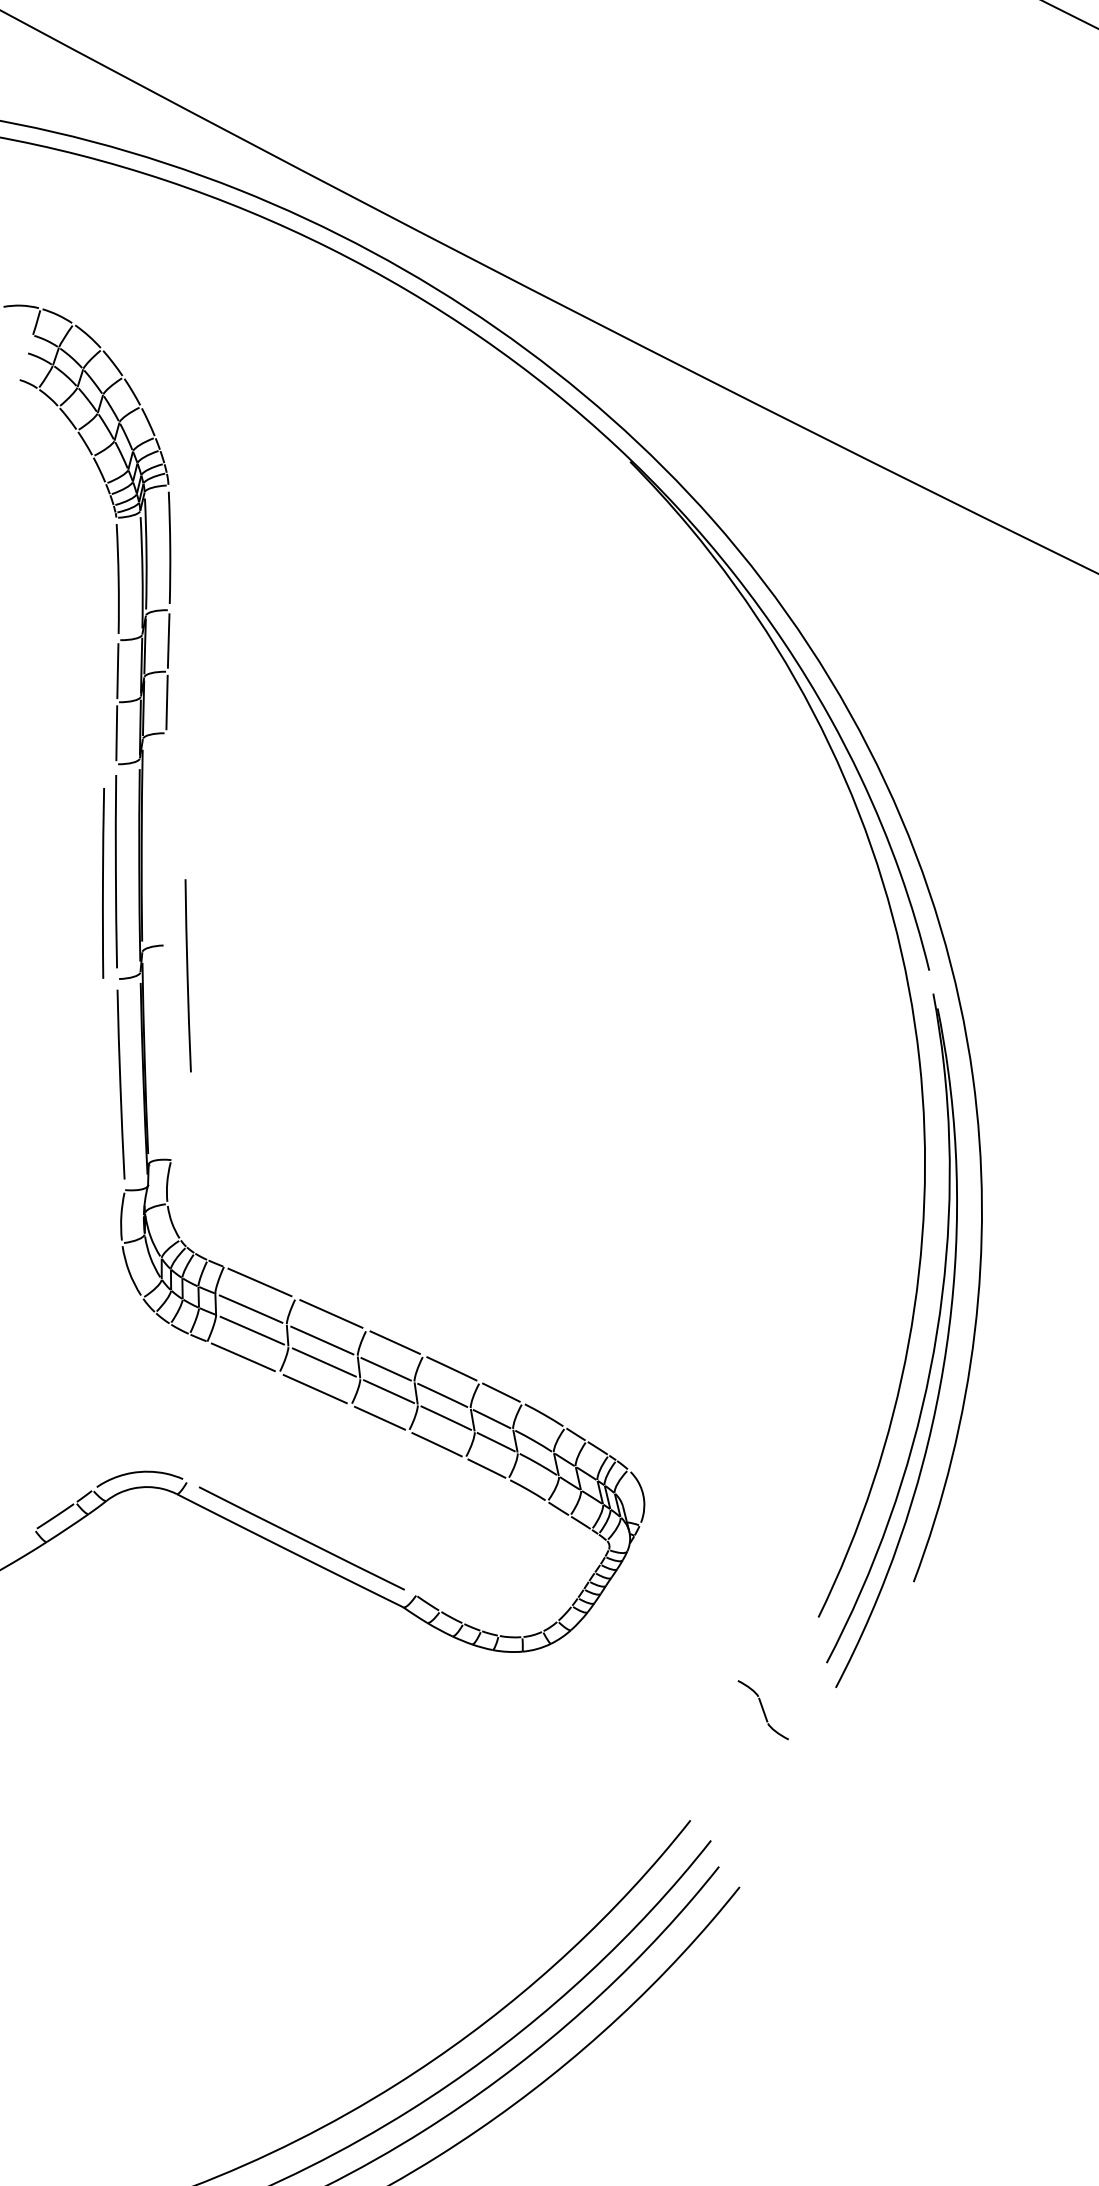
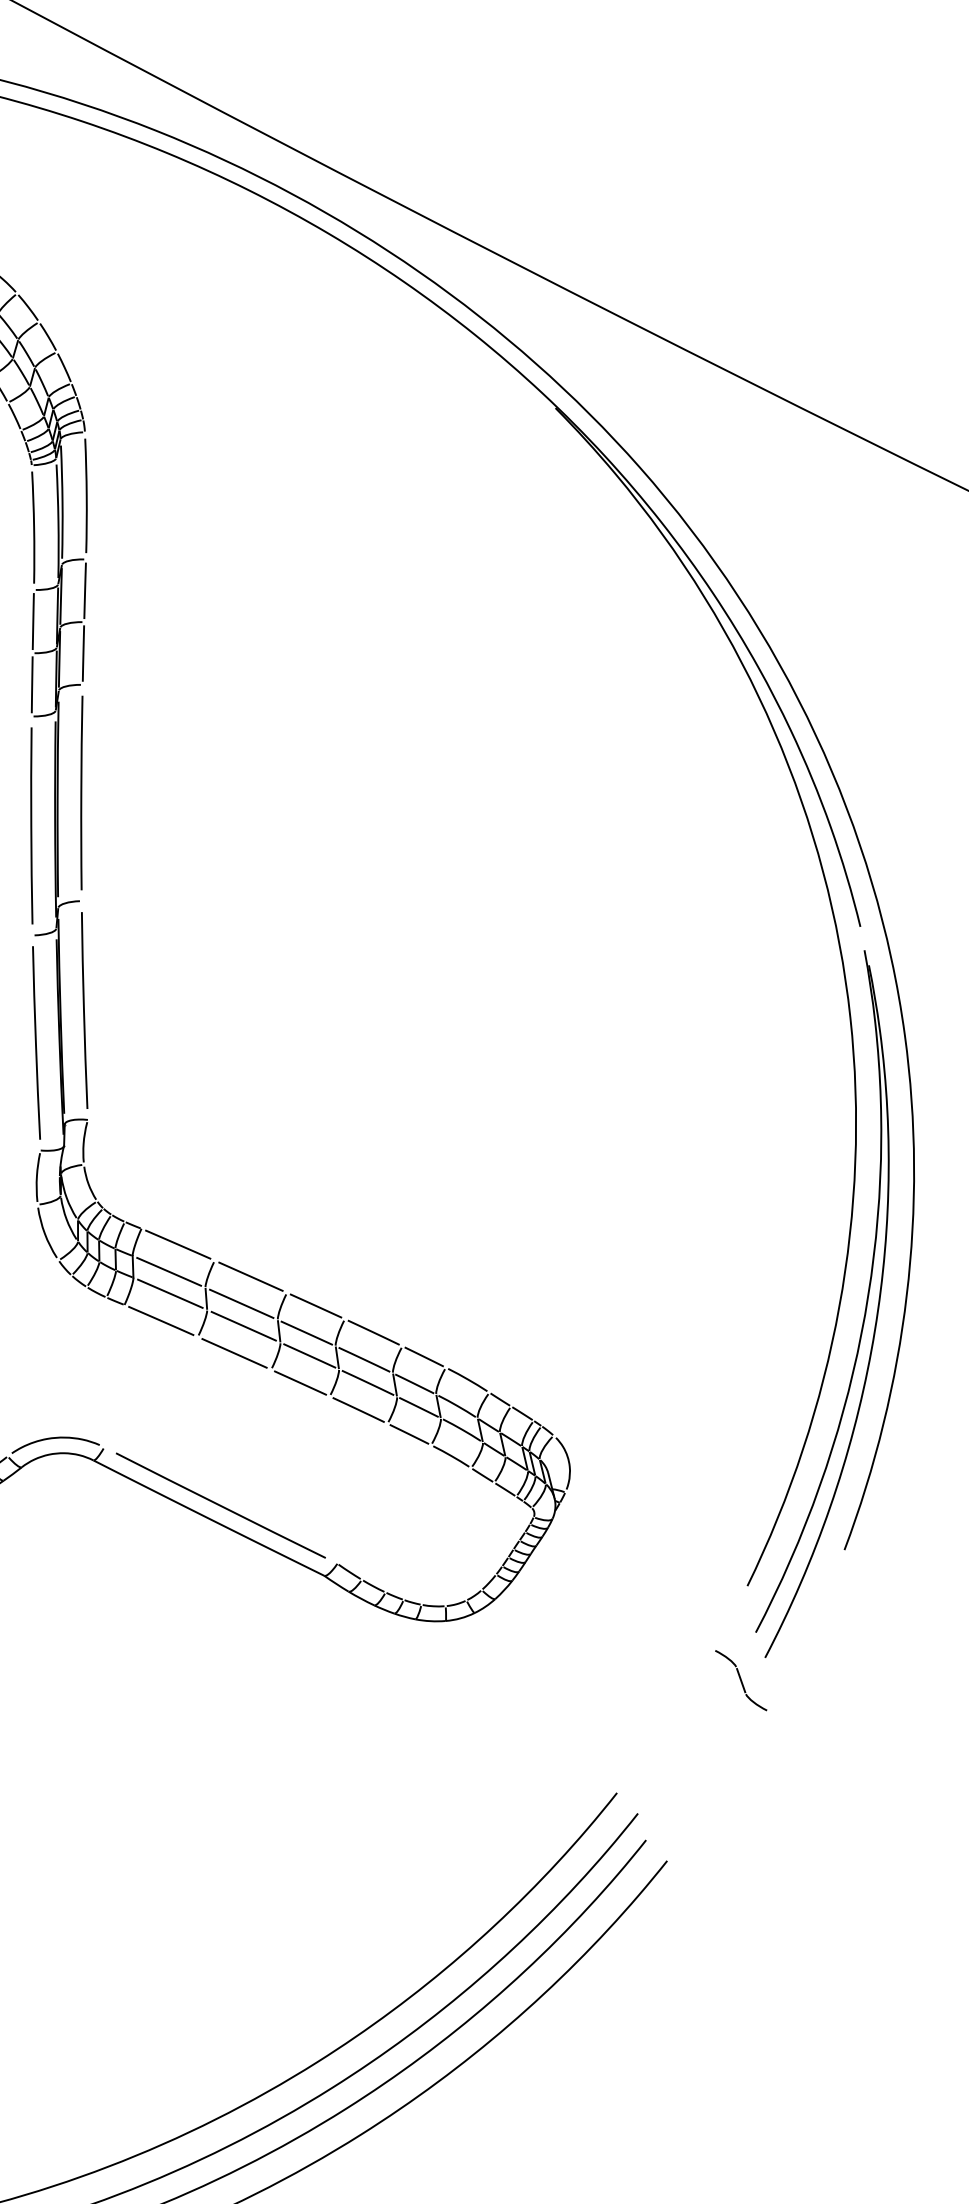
line: (103, 883) -> (81, 793), moved
line: (187, 975) -> (83, 1010), moved
part: (762, 1710) -> (740, 1680), moved

